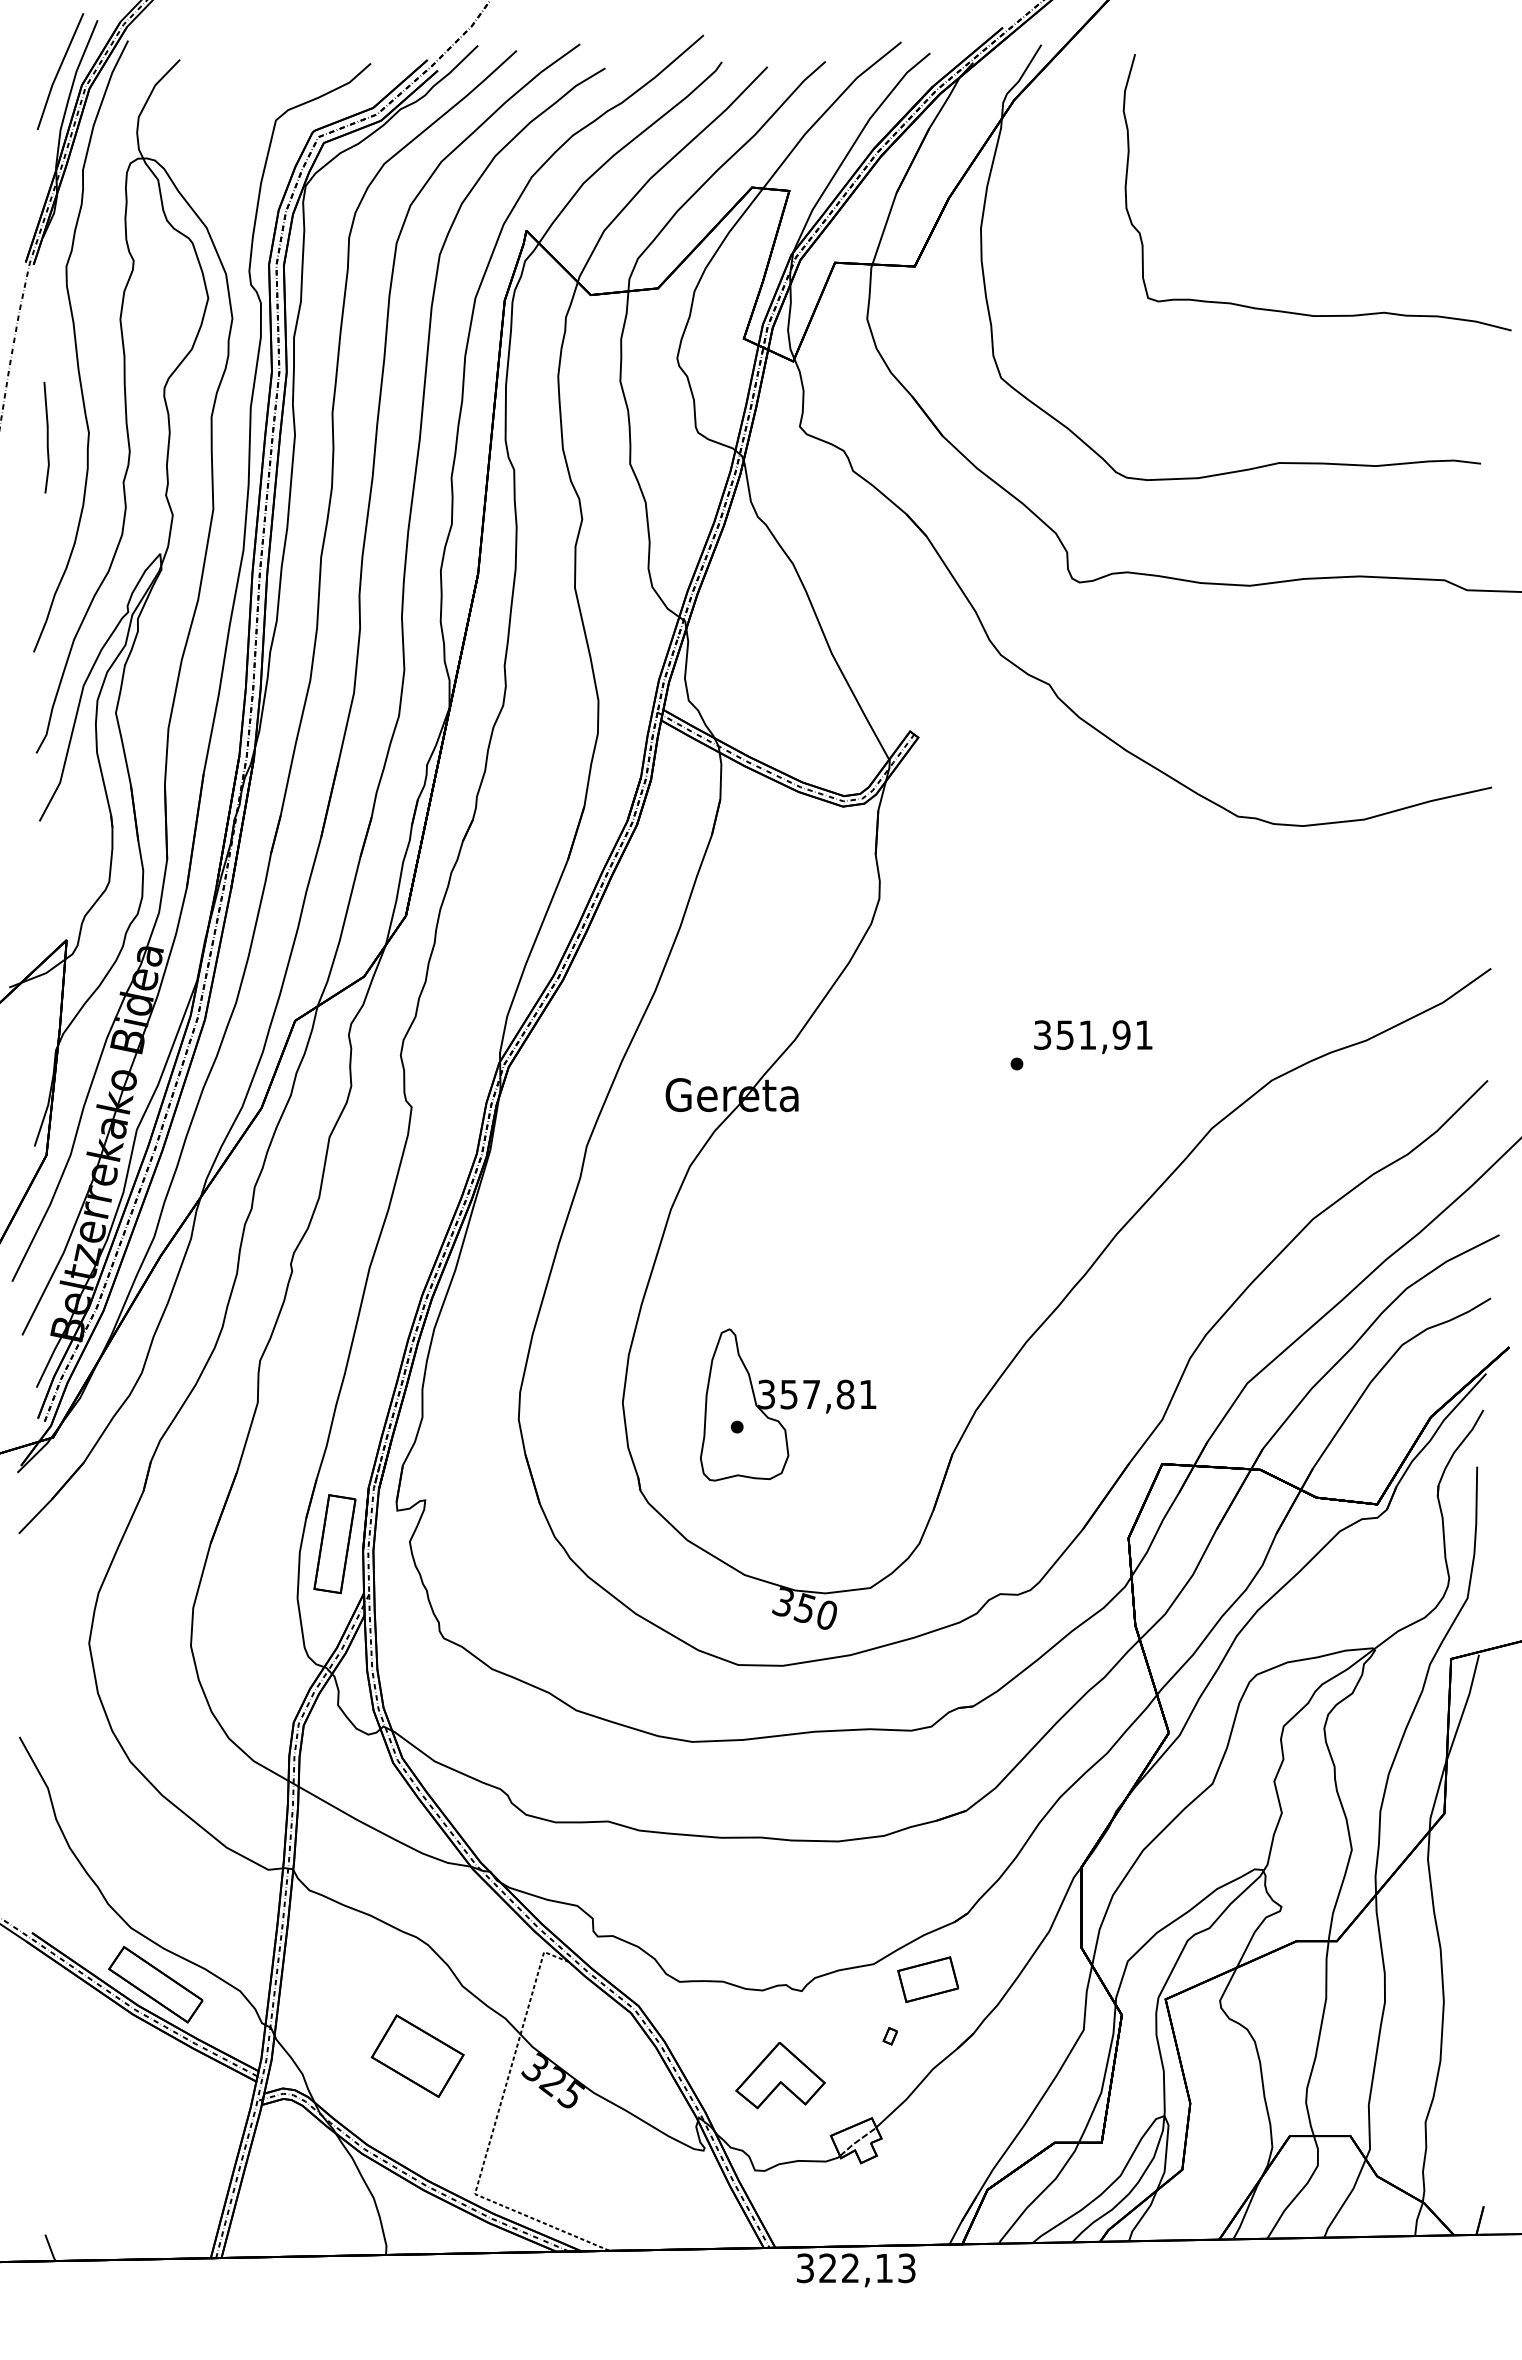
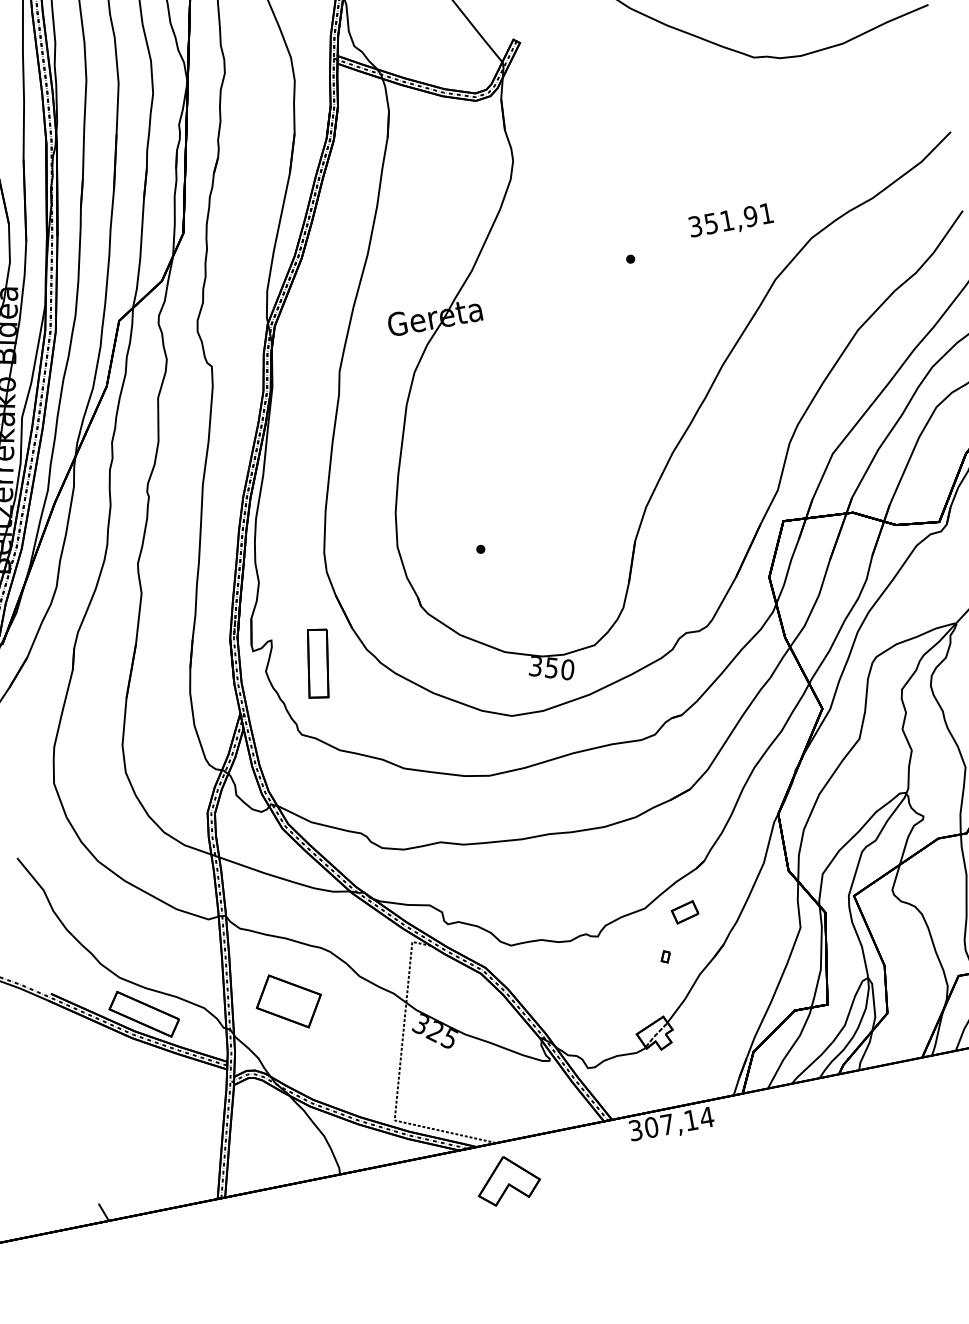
text: (1093, 1037) -> (731, 221), moved
part: (787, 1404) -> (513, 527), removed
part: (334, 1544) -> (317, 664), moved
part: (928, 1979) -> (685, 912), size x0.6
part: (417, 2055) -> (288, 1000), moved
part: (780, 2075) -> (507, 1179), moved
text: (867, 2268) -> (679, 1122), 322,13 -> 307,14

